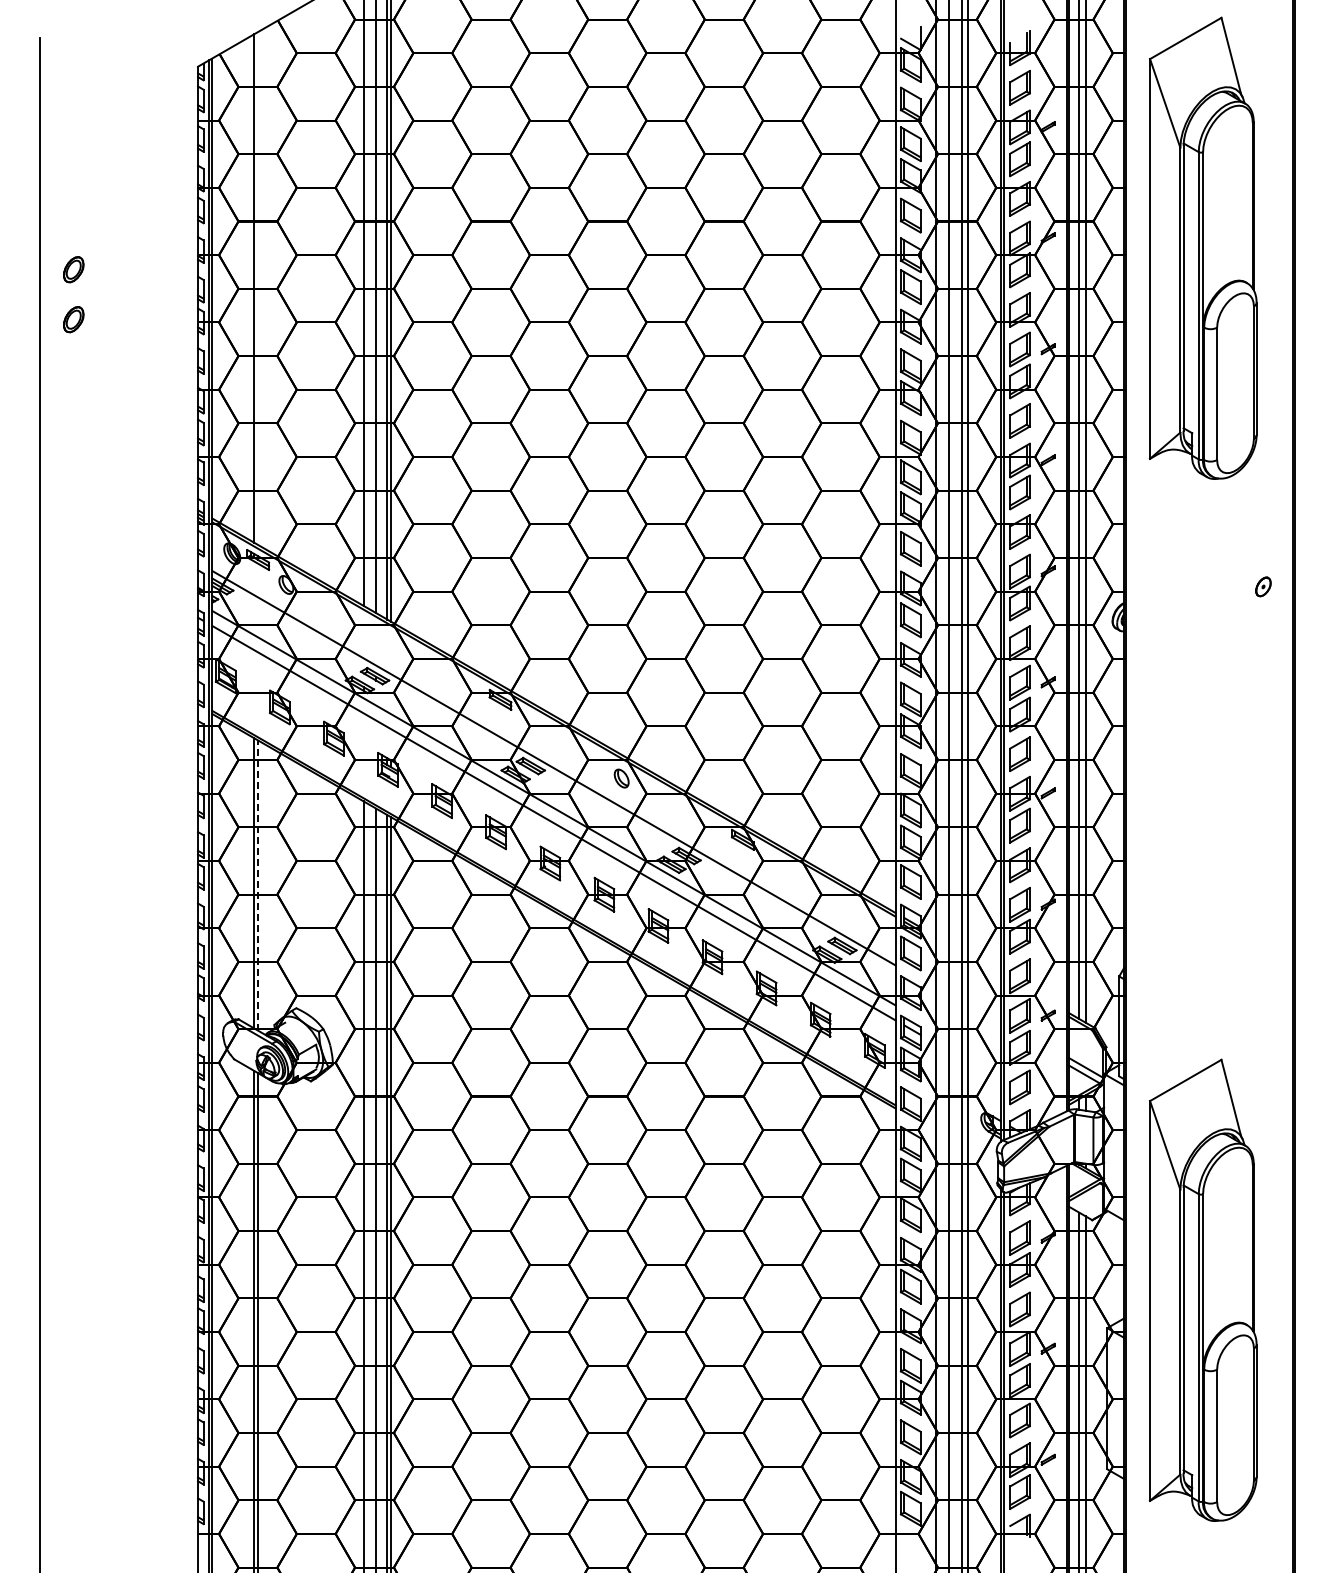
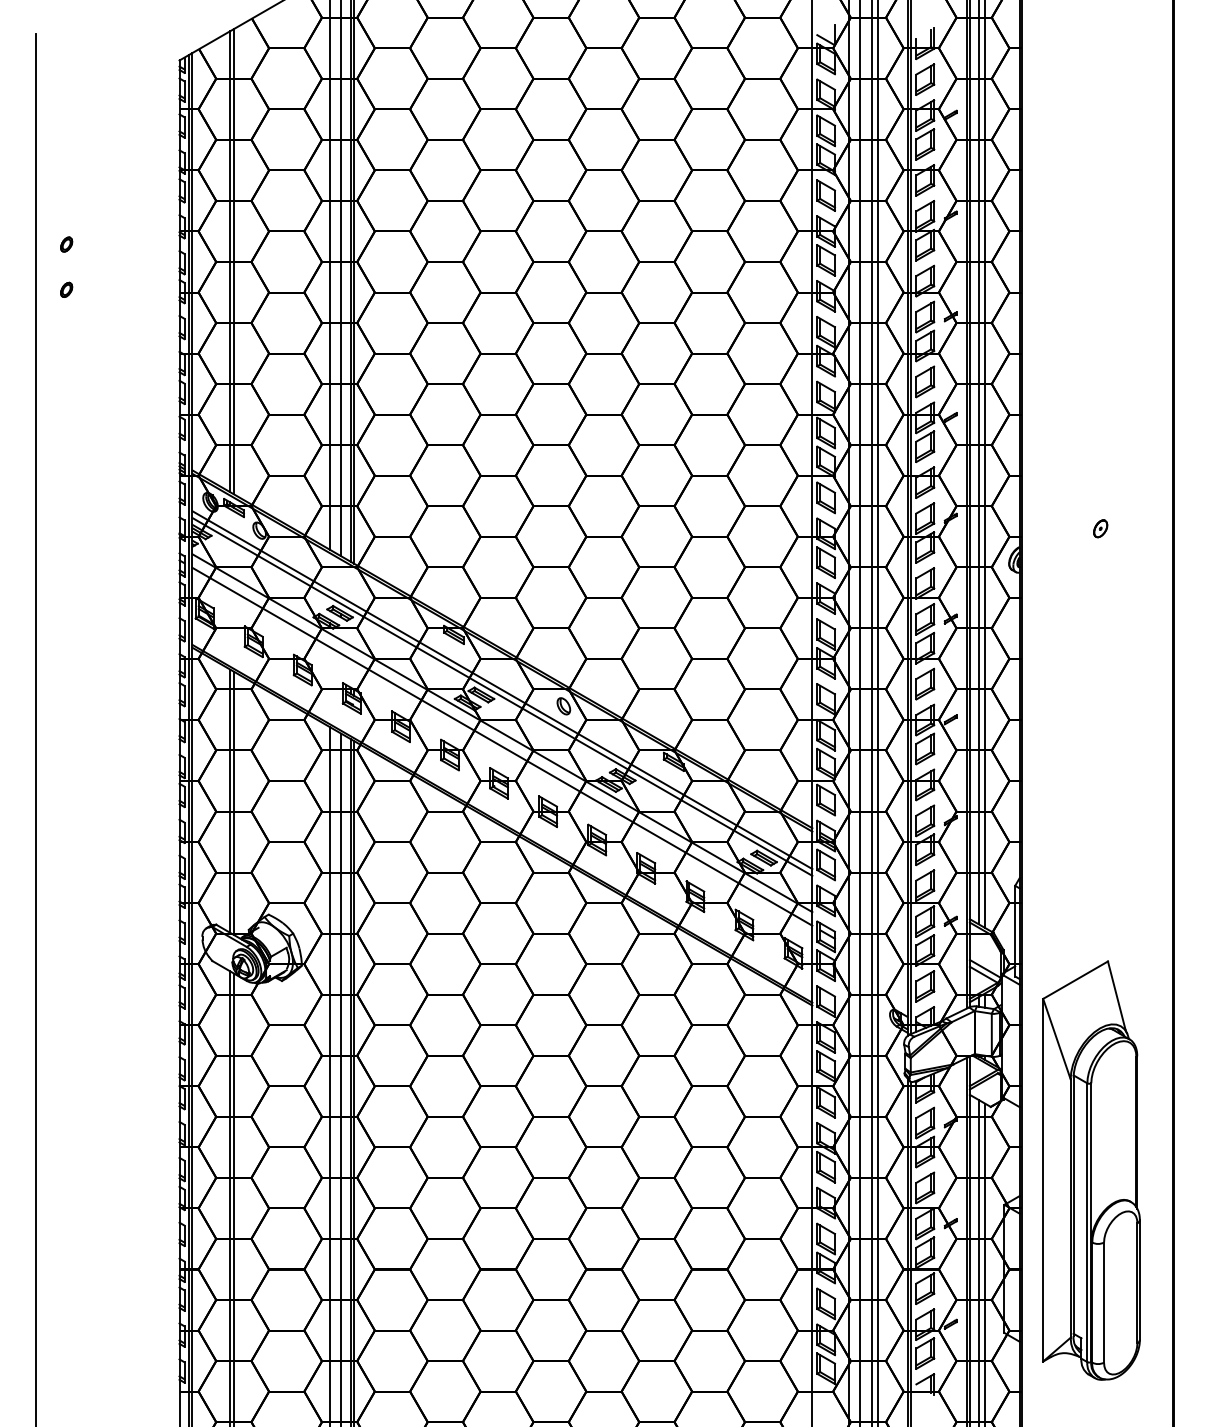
part: (1202, 247) -> (1090, 224), removed
part: (73, 269) -> (66, 244), size x0.62
line: (258, 288) -> (234, 261), added
part: (73, 319) -> (66, 289), size x0.62
part: (1263, 586) -> (1100, 528), moved
line: (553, 760) -> (501, 689), added
line: (258, 885) -> (234, 803), dashed -> solid

